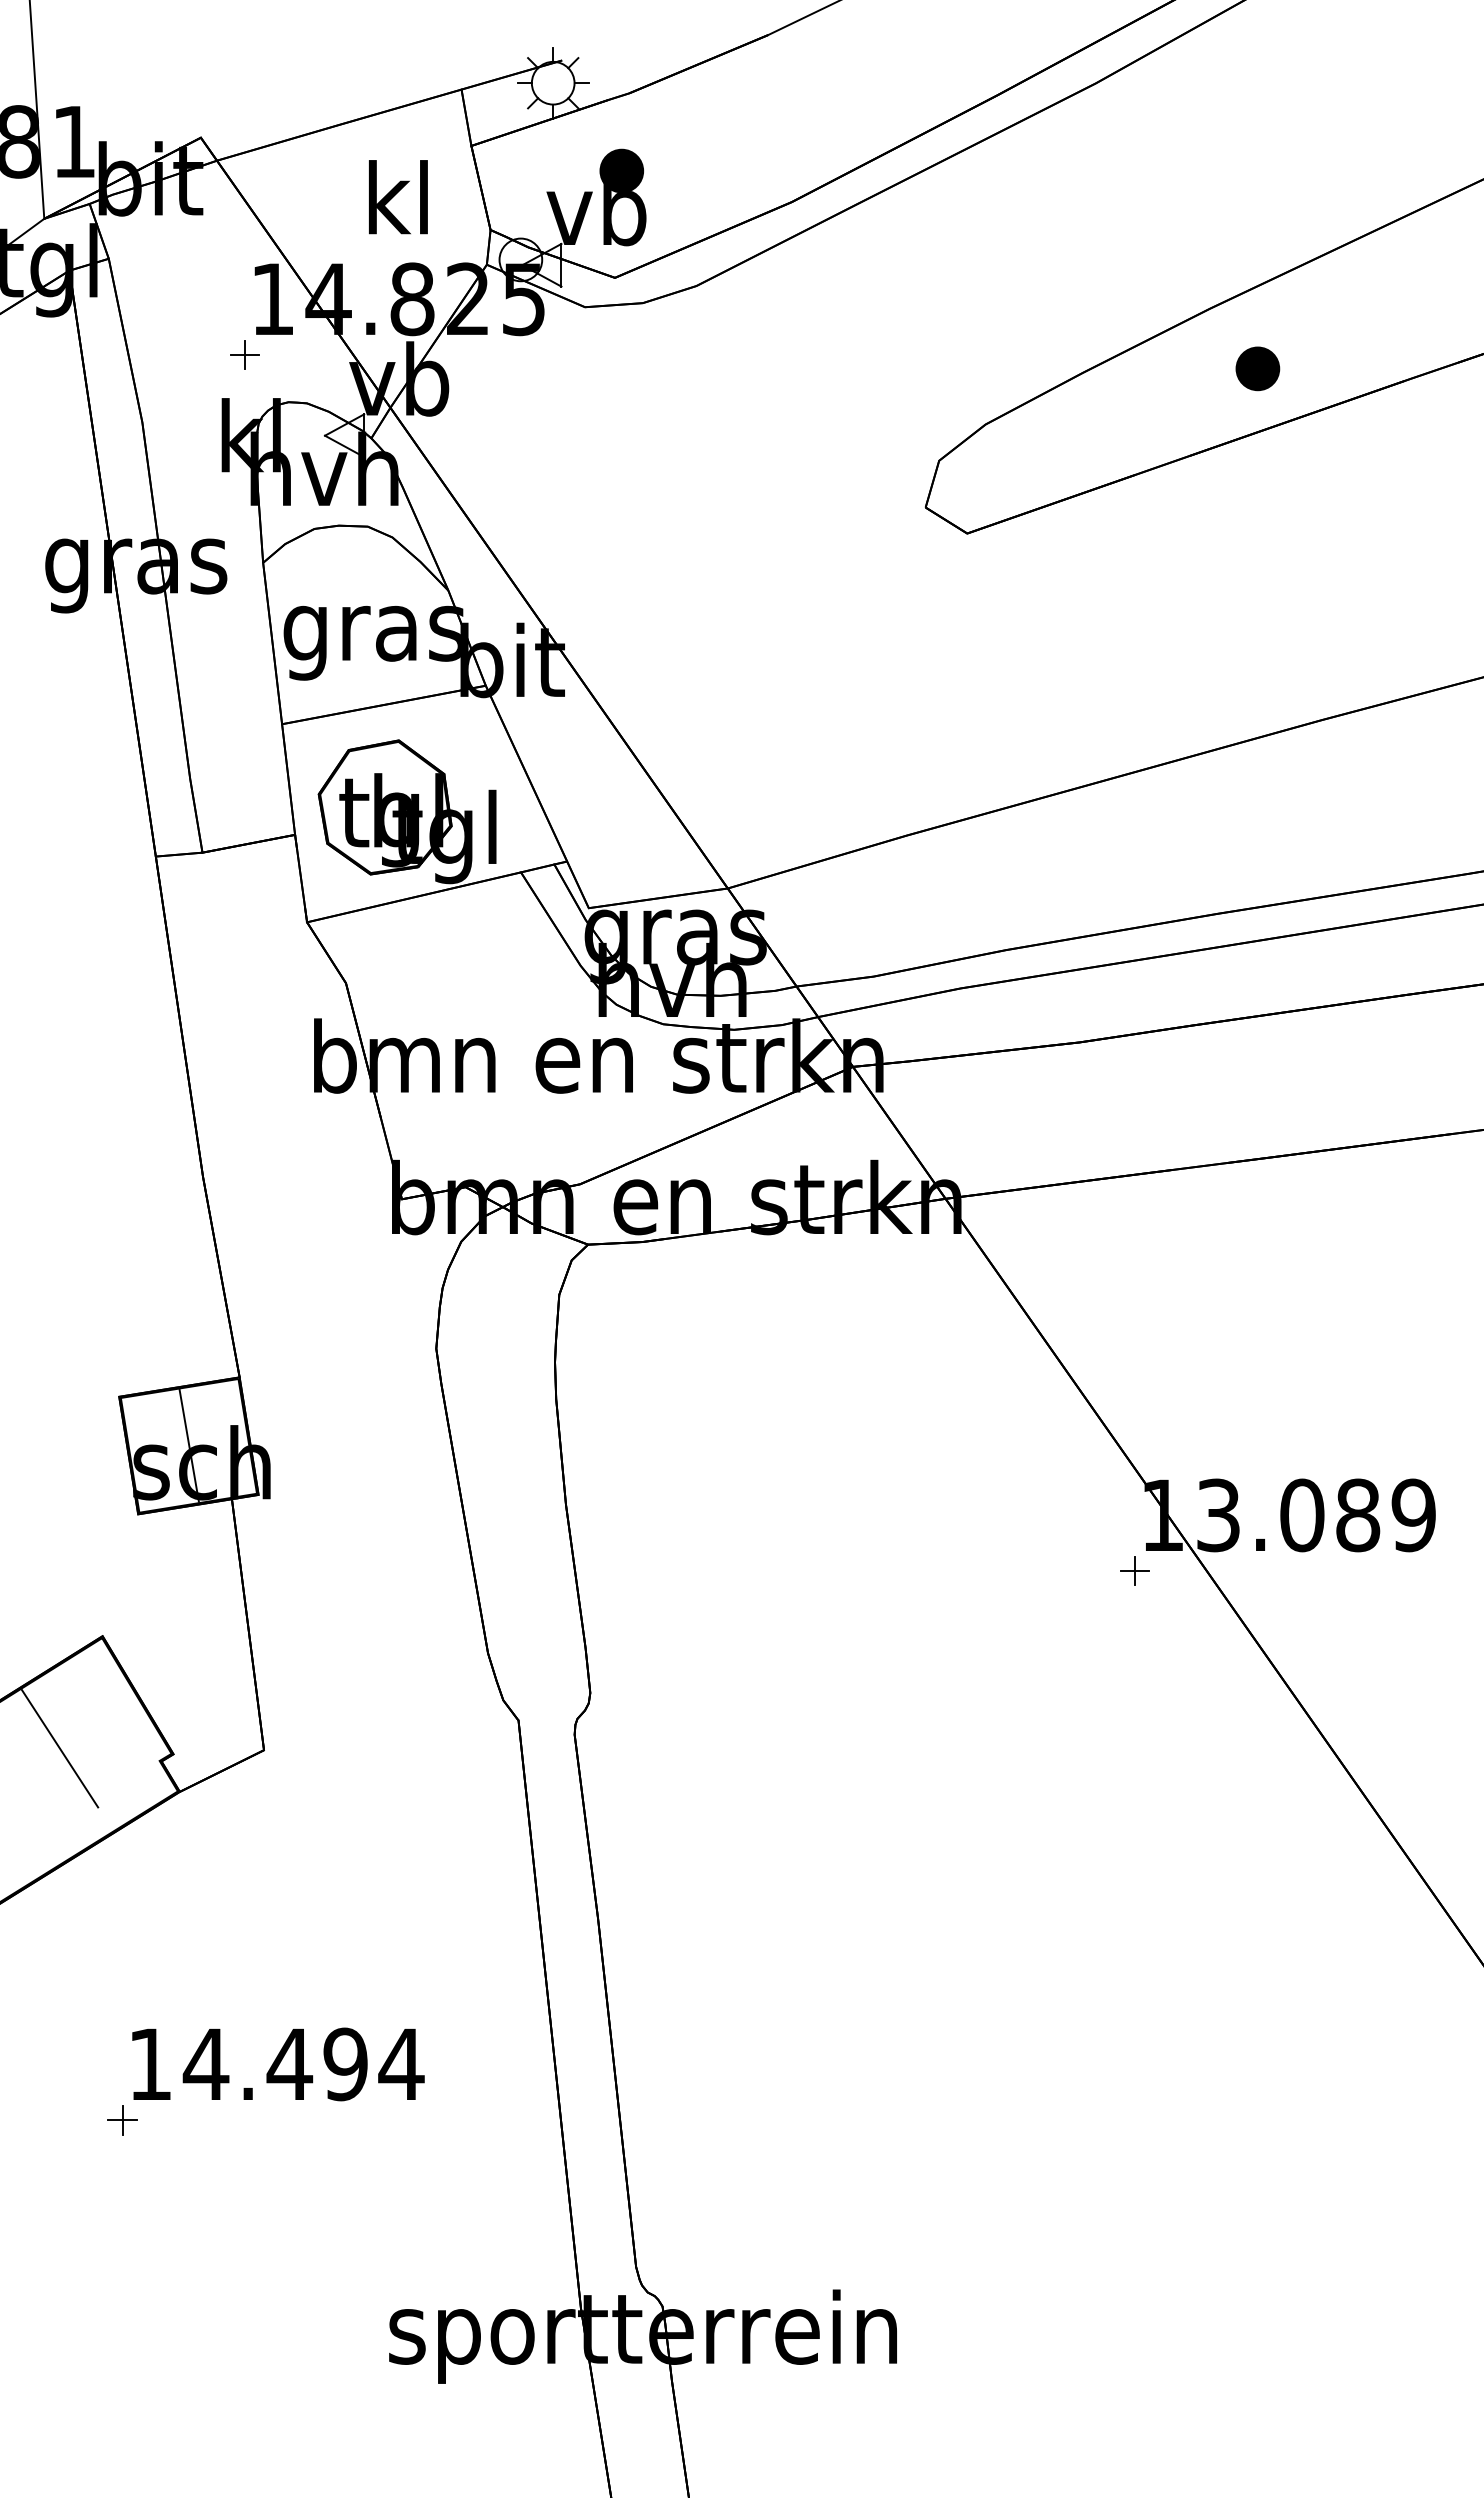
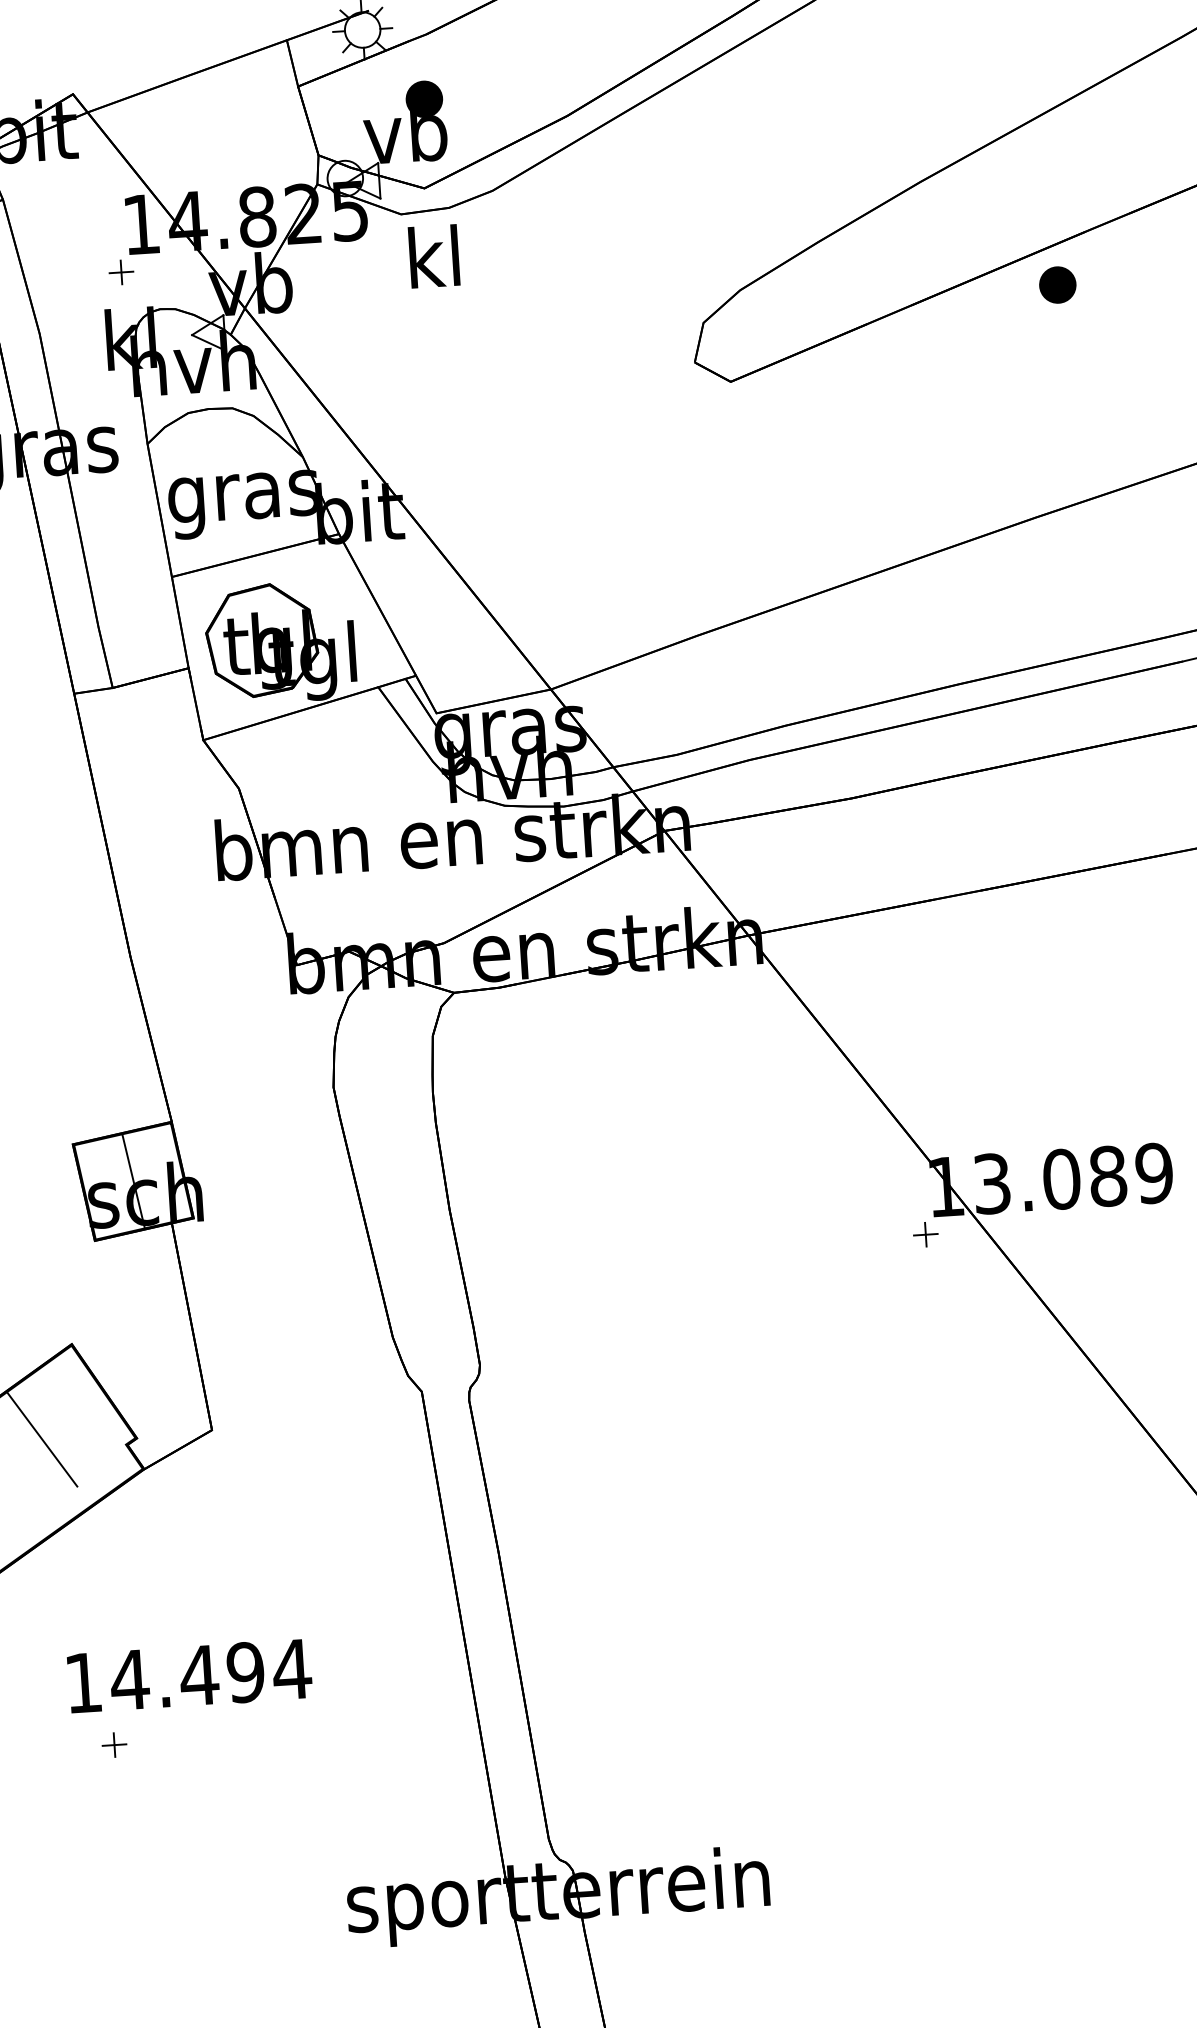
text: (398, 197) -> (434, 256), moved
part: (1257, 368) -> (1057, 284), moved
text: (278, 2064) -> (189, 1676), moved

